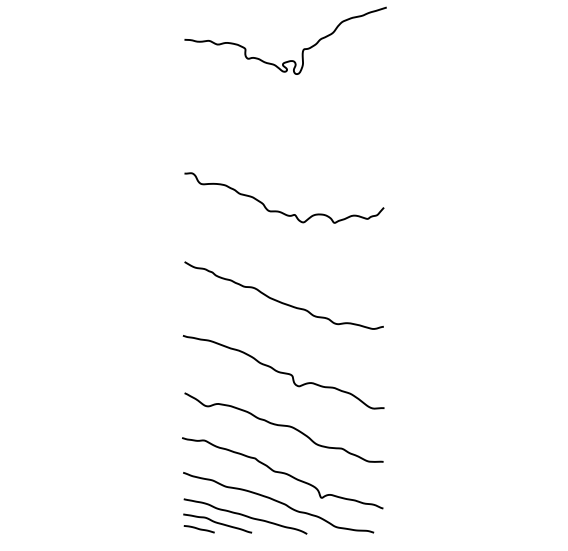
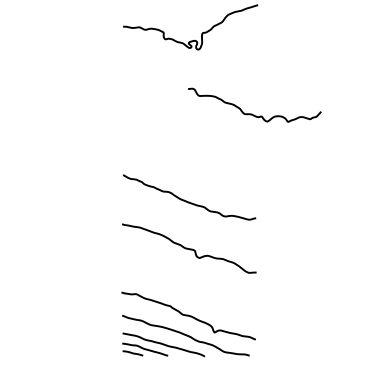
curve: (279, 210) -> (251, 113), moved
curve: (284, 427) -> (189, 285), removed

